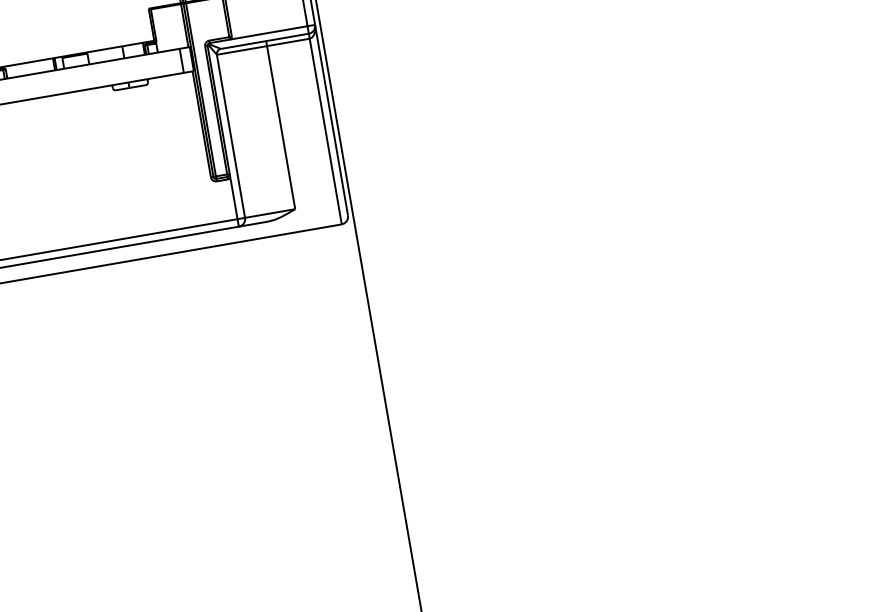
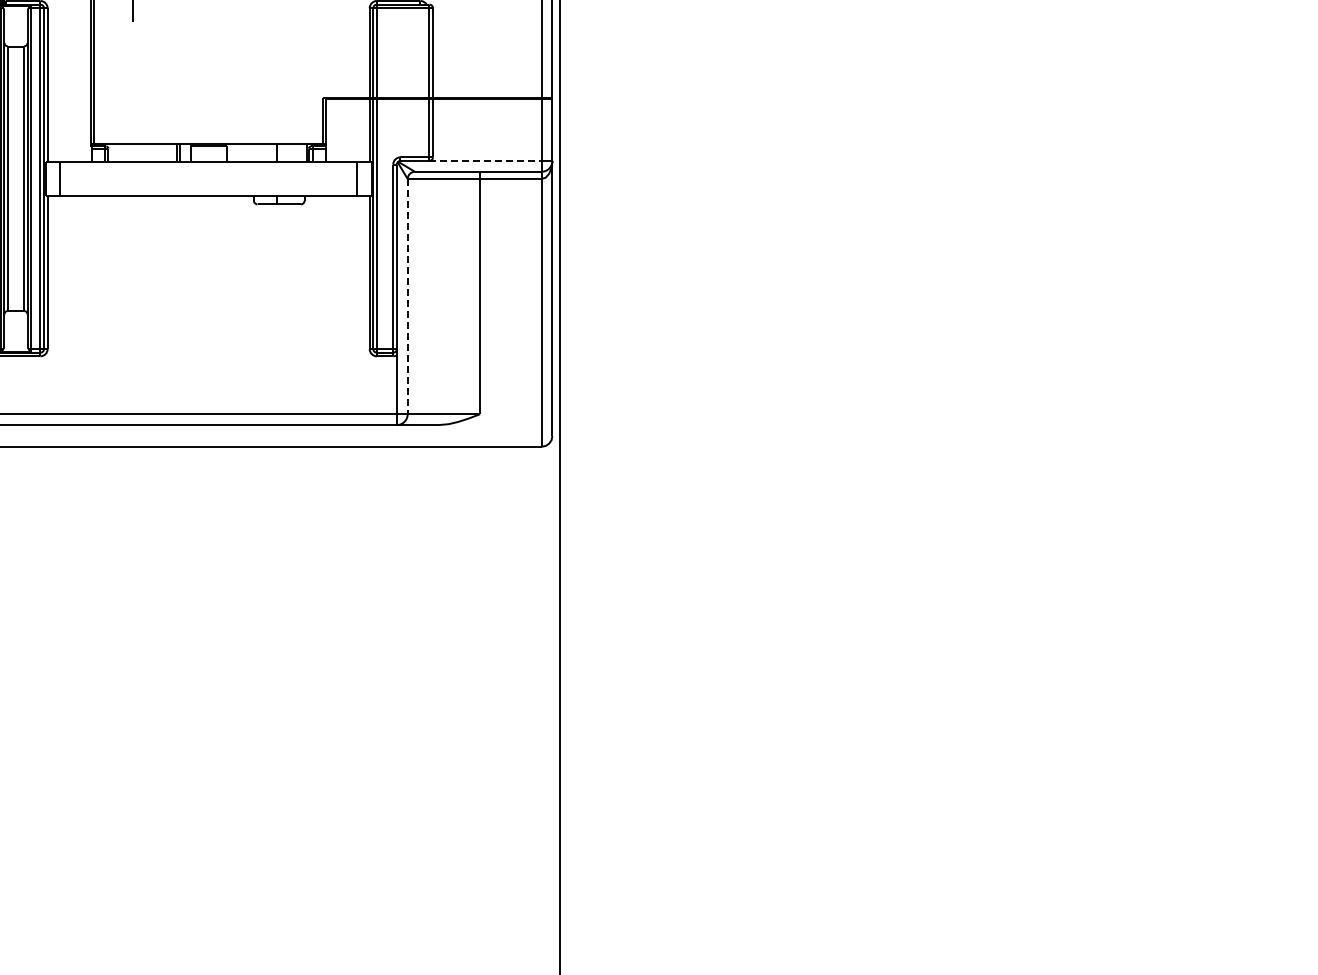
line: (269, 32) -> (486, 160), solid -> dashed
line: (230, 136) -> (407, 296), solid -> dashed

